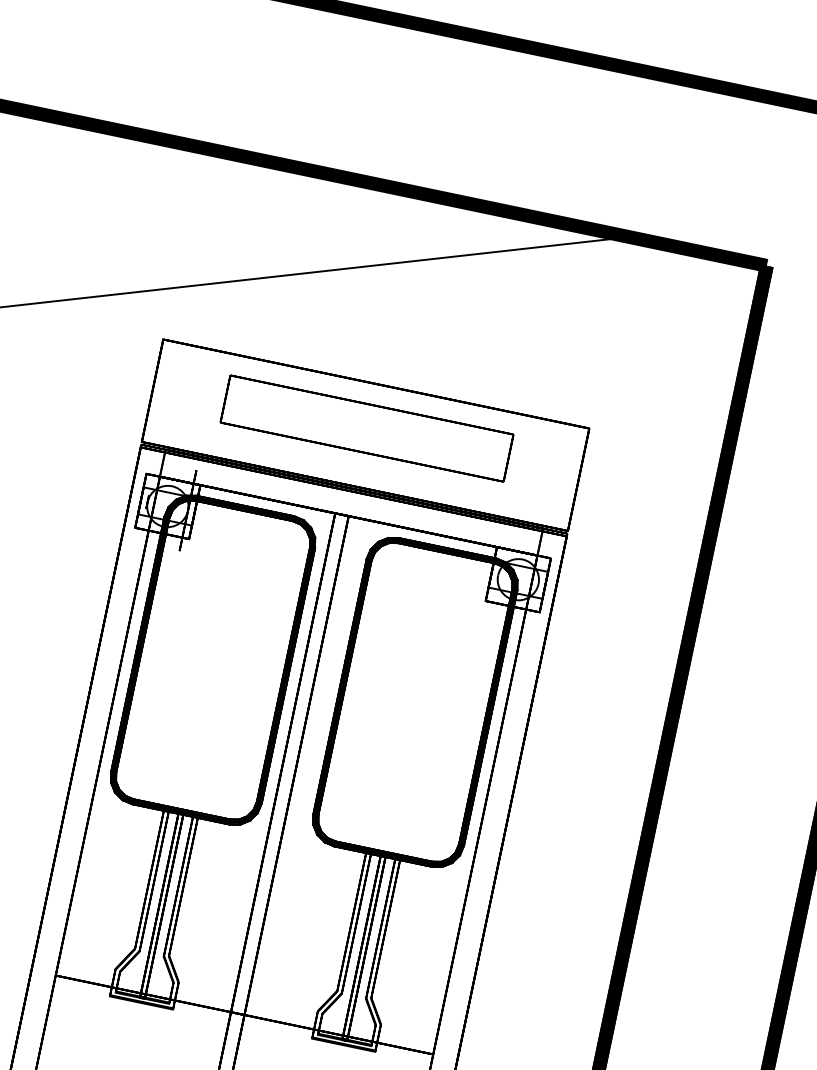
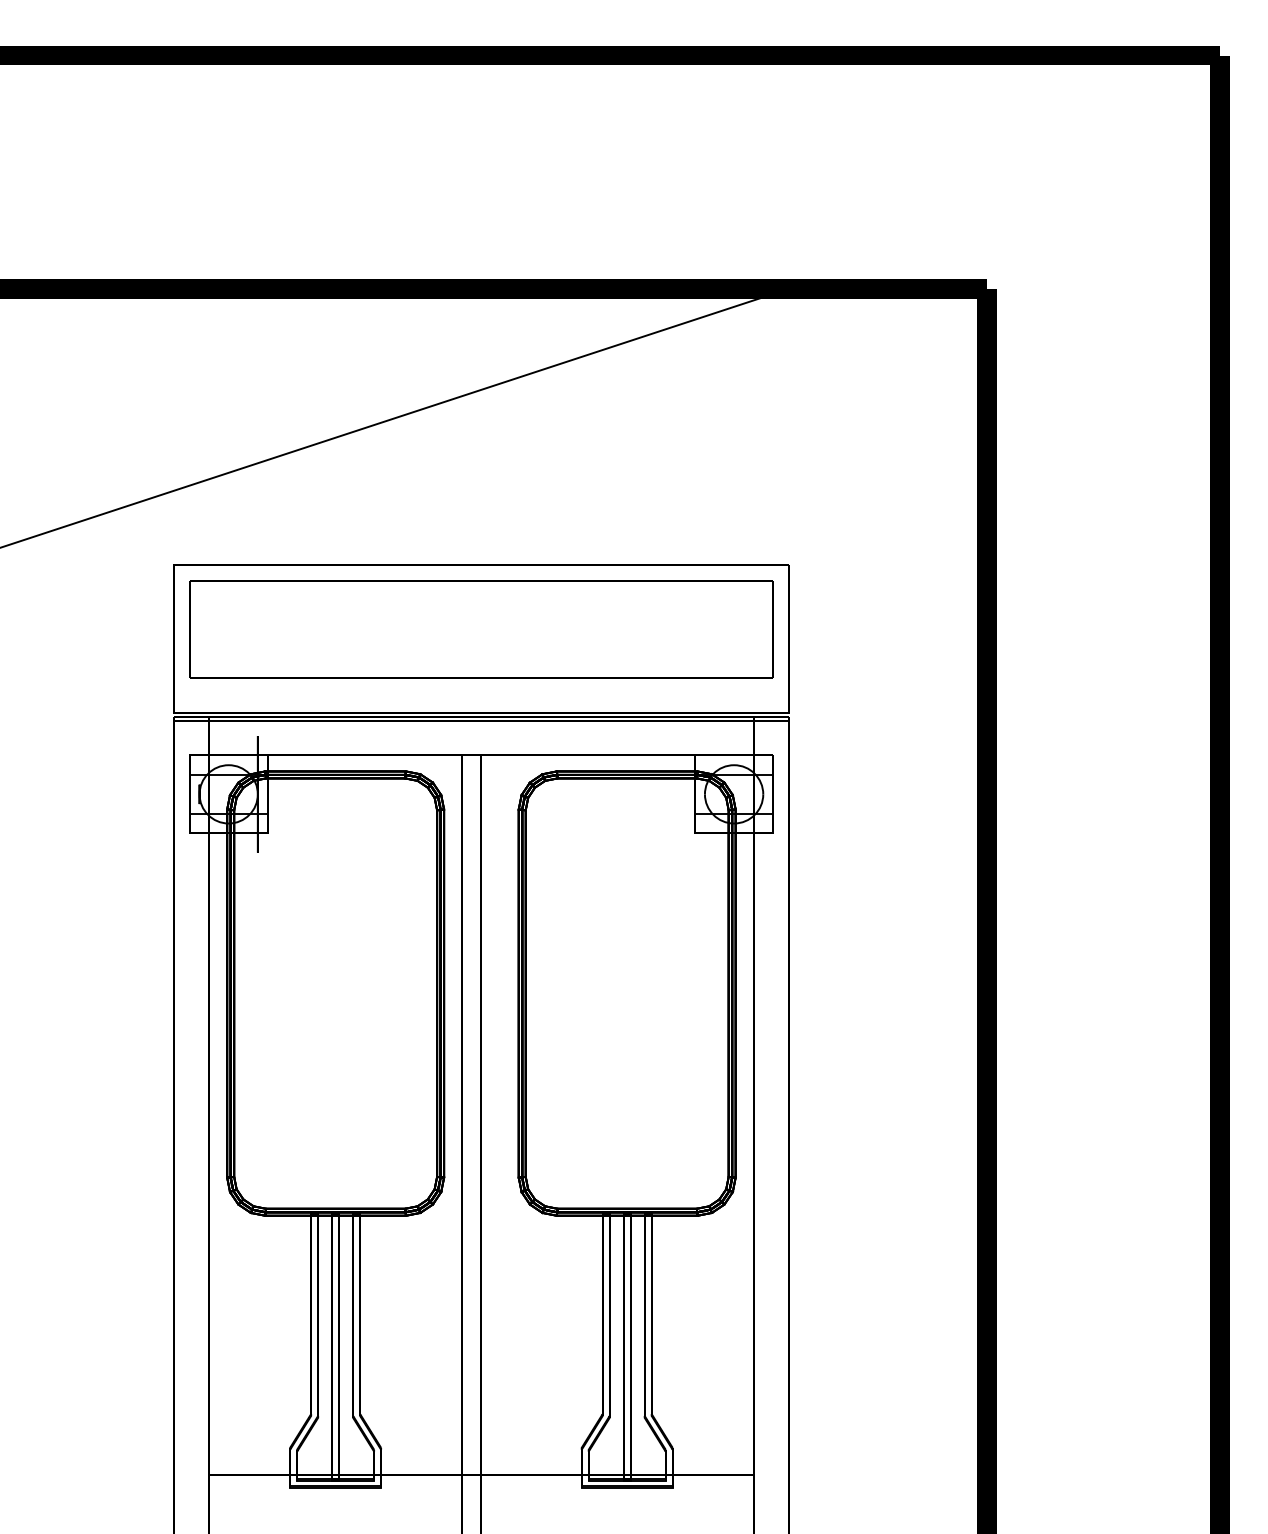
part: (367, 428) -> (481, 629), size x1.43

